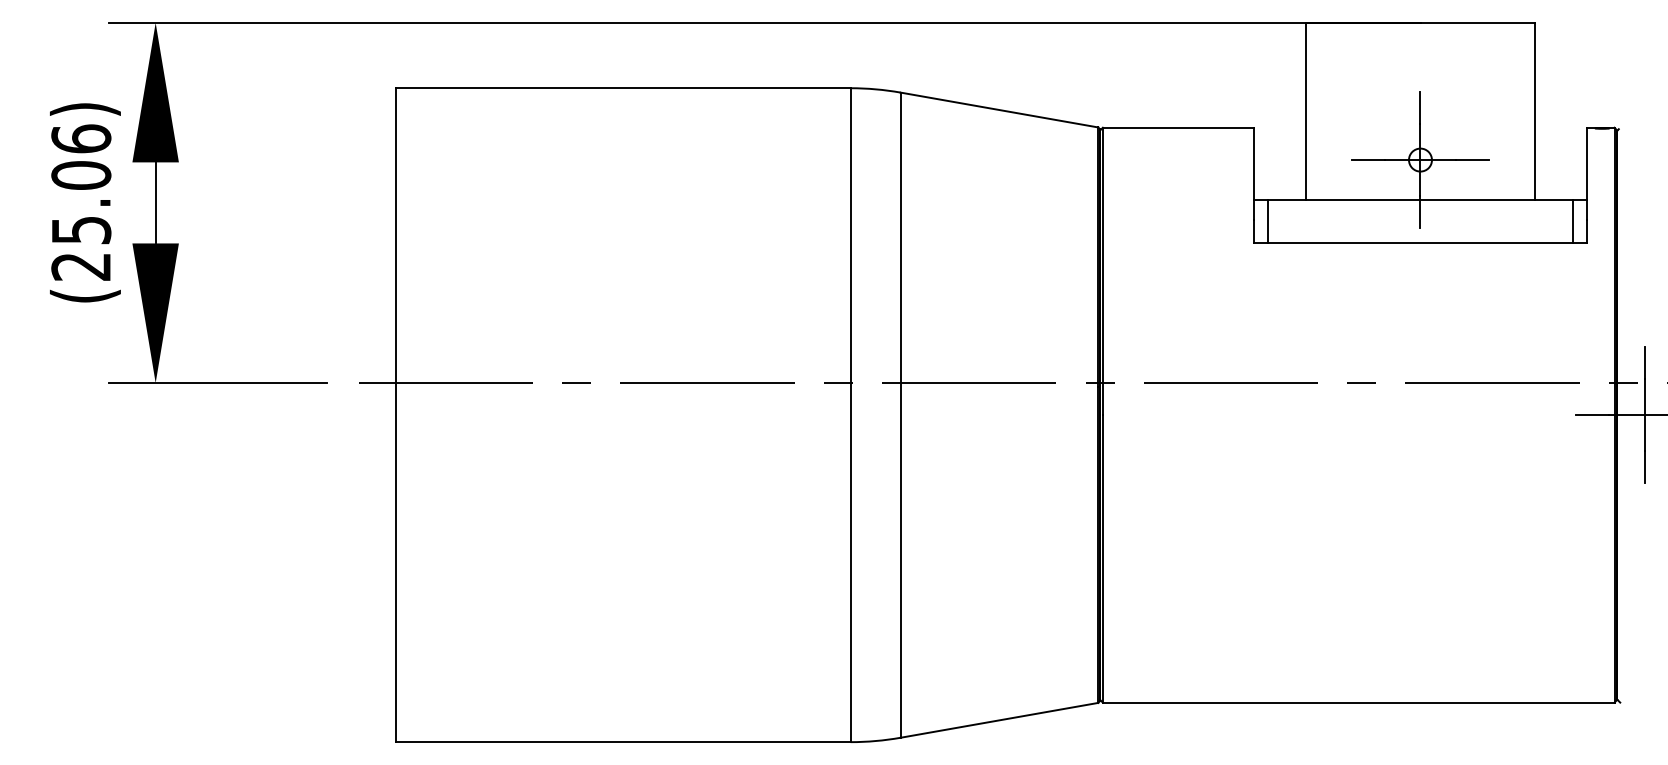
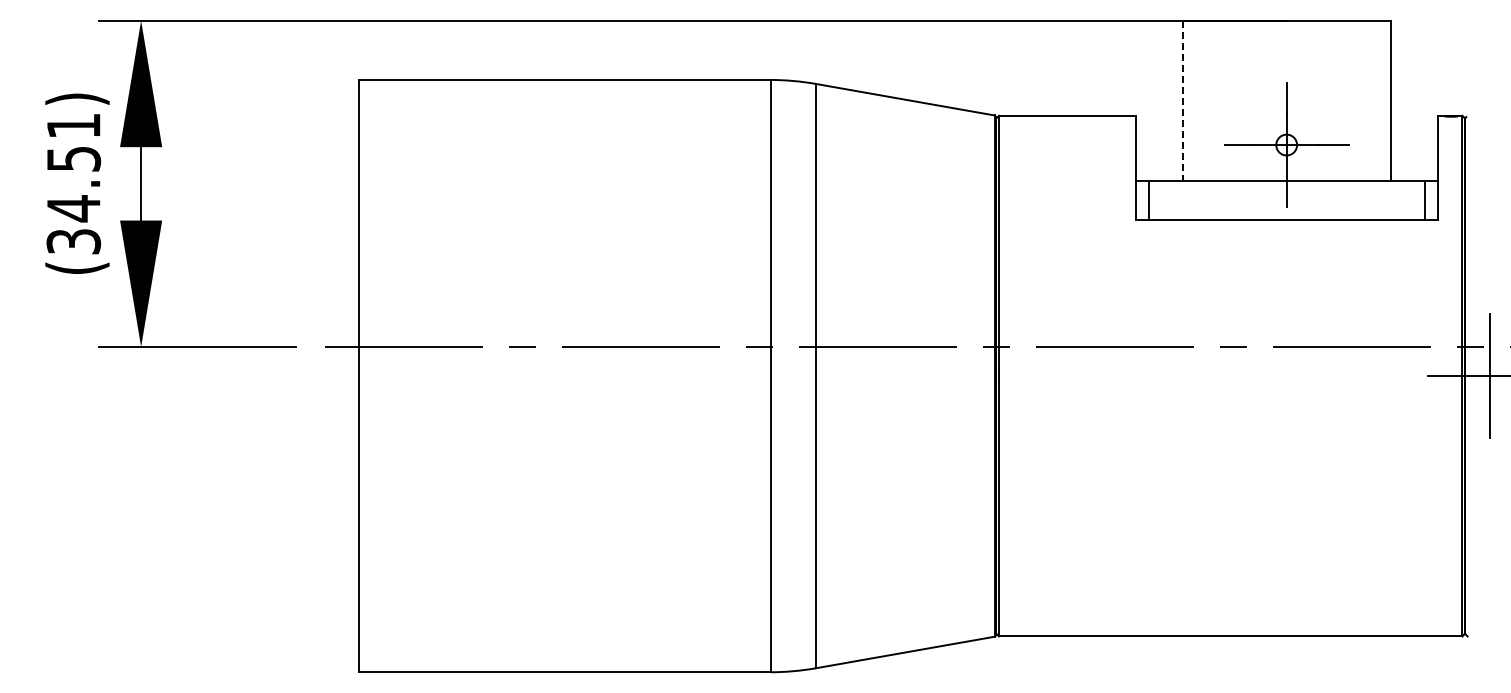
line: (1305, 111) -> (1182, 101), solid -> dashed
text: (81, 202) -> (73, 183), (25.06) -> (34.51)

